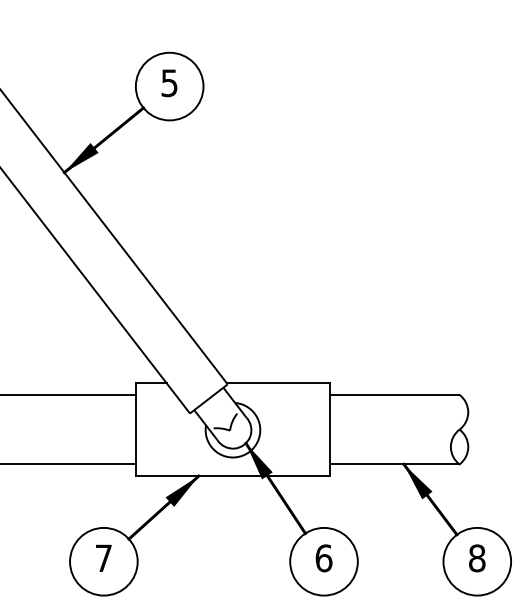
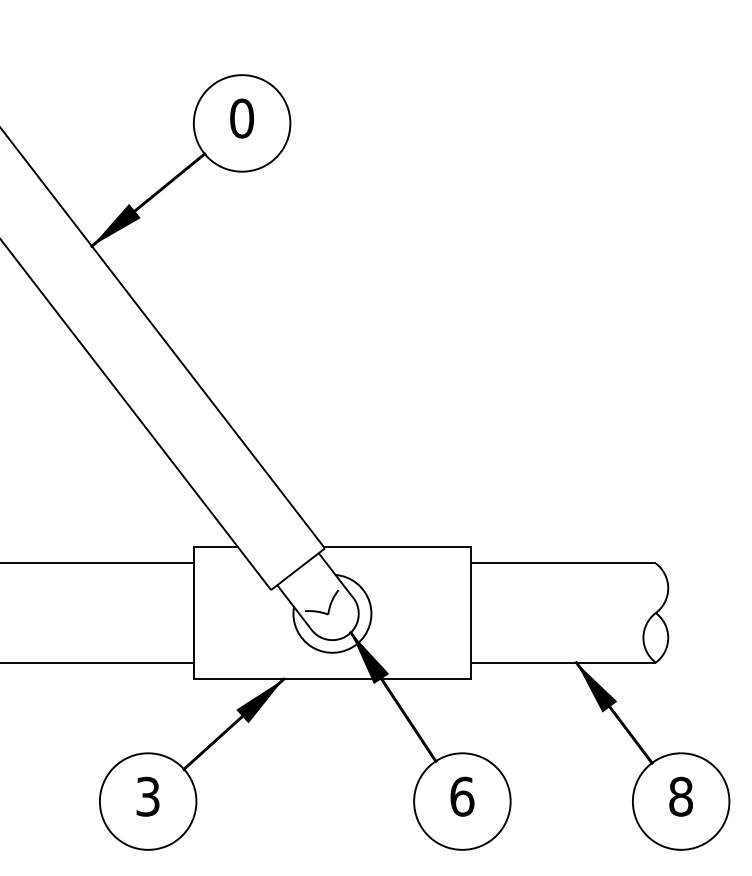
text: (169, 83) -> (241, 119), 5 -> 0
text: (103, 558) -> (147, 796), 7 -> 3

